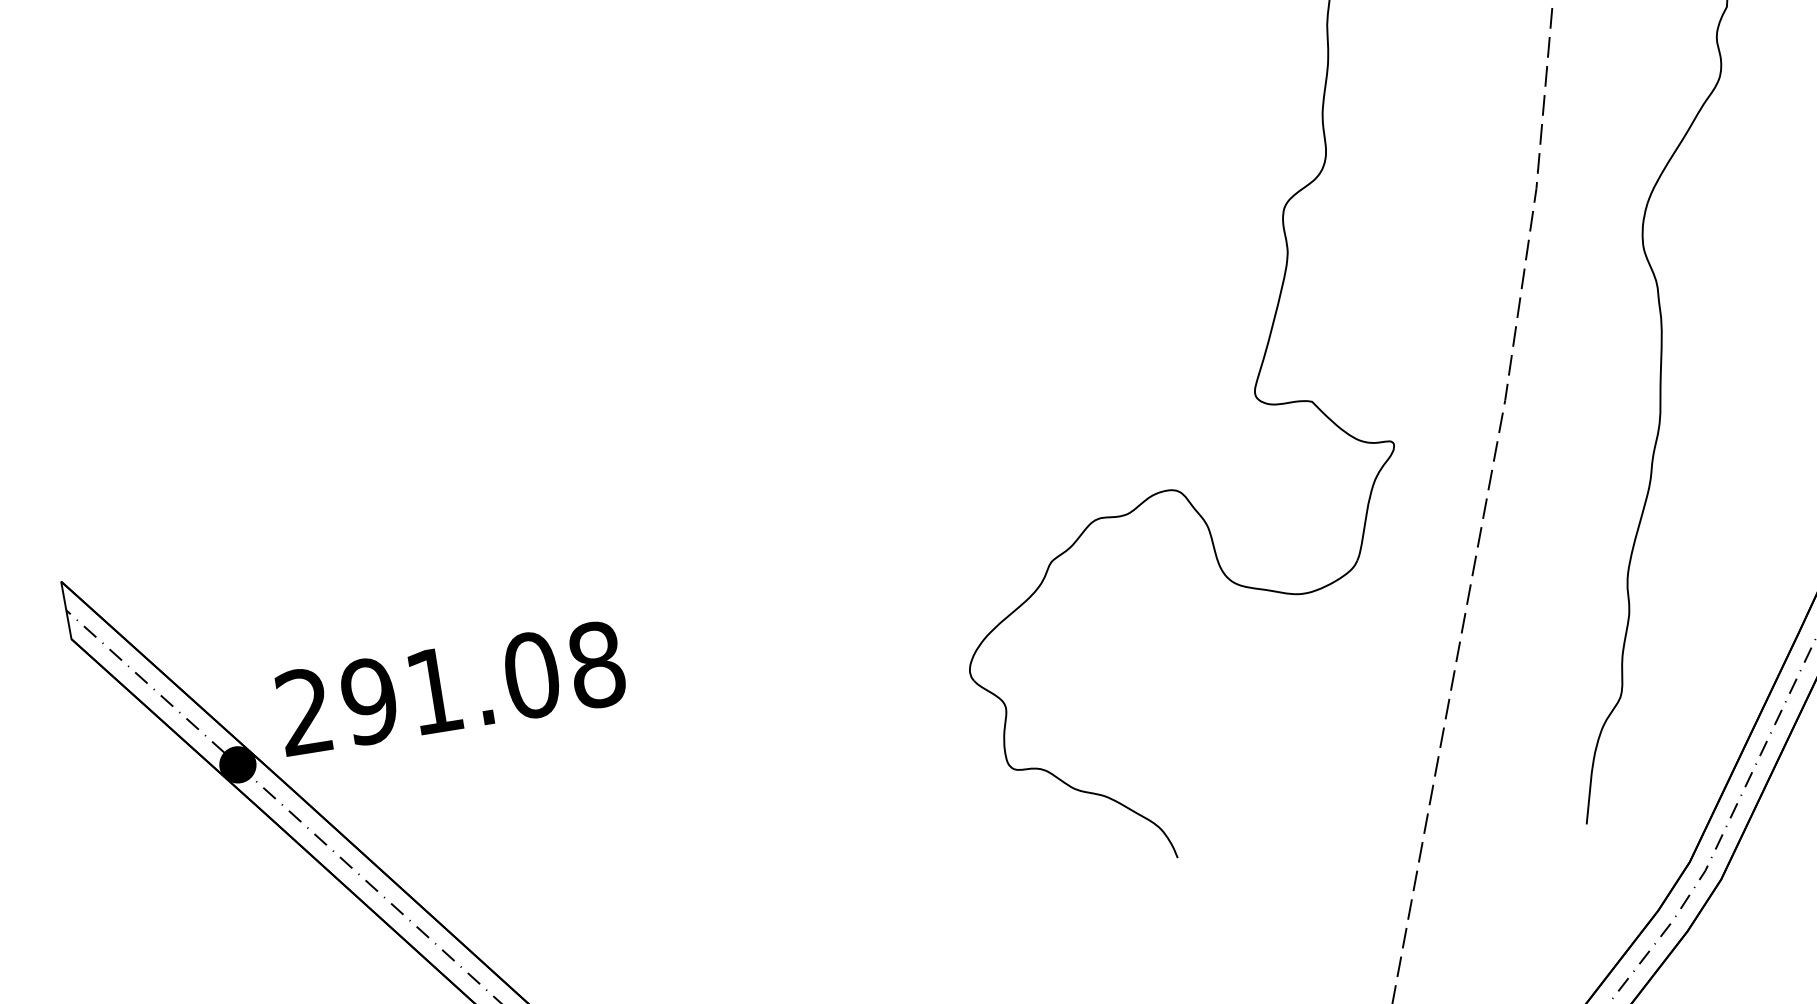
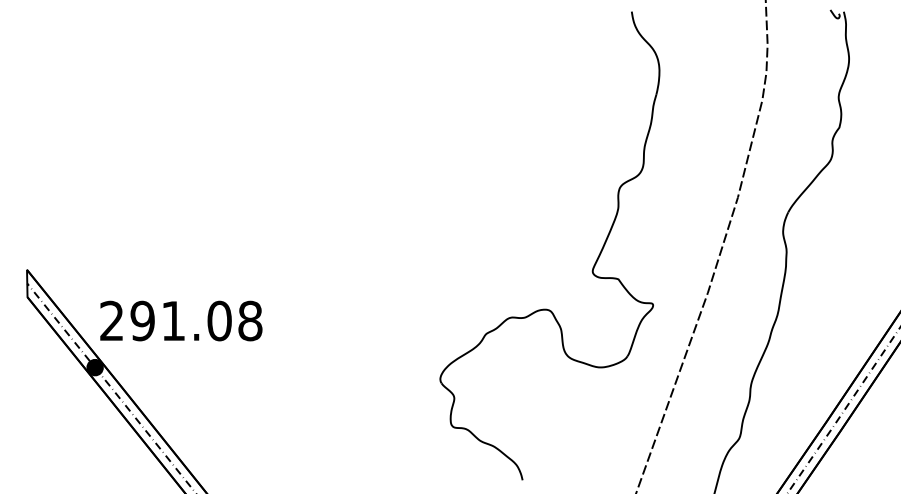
text: (451, 687) -> (181, 320), moved

